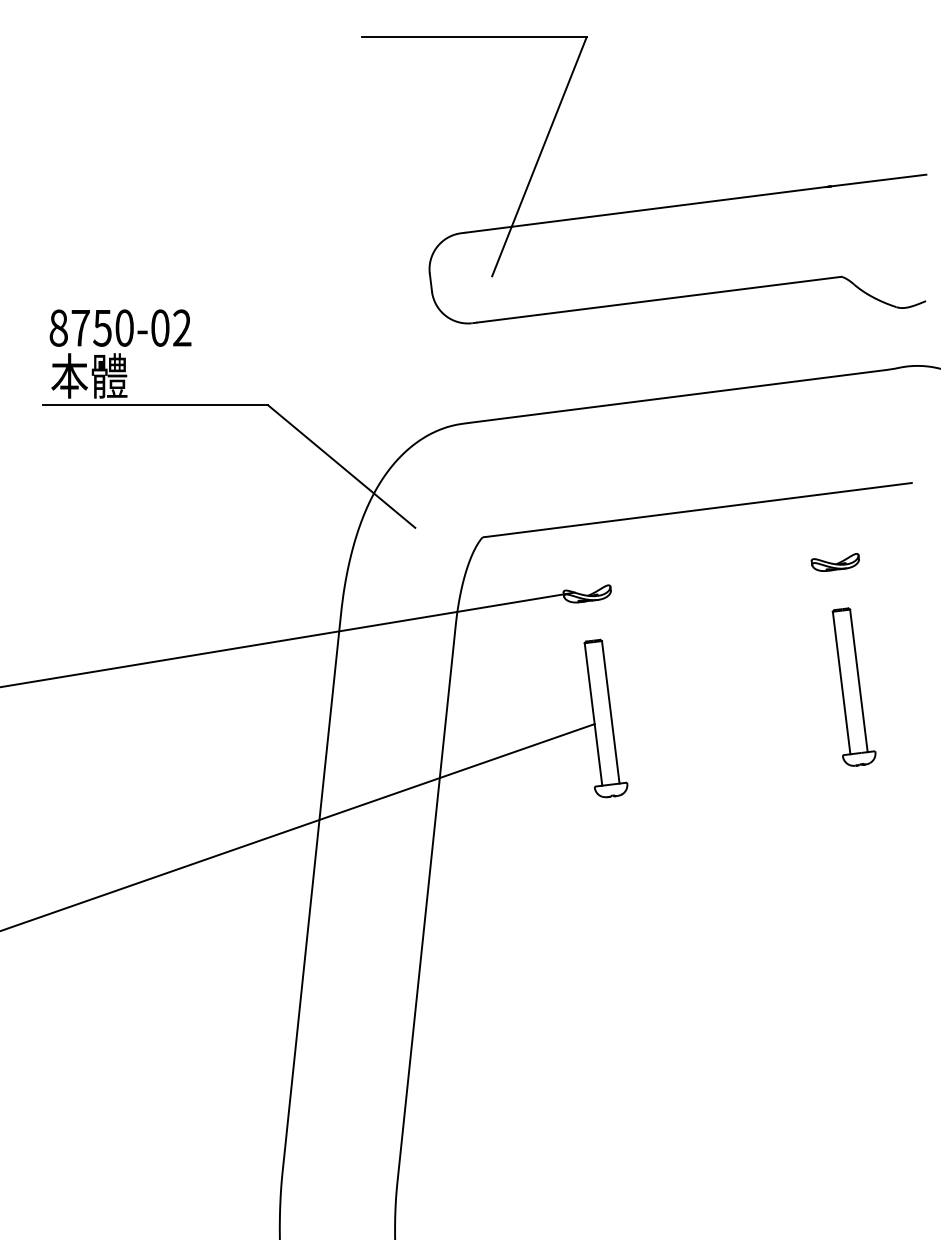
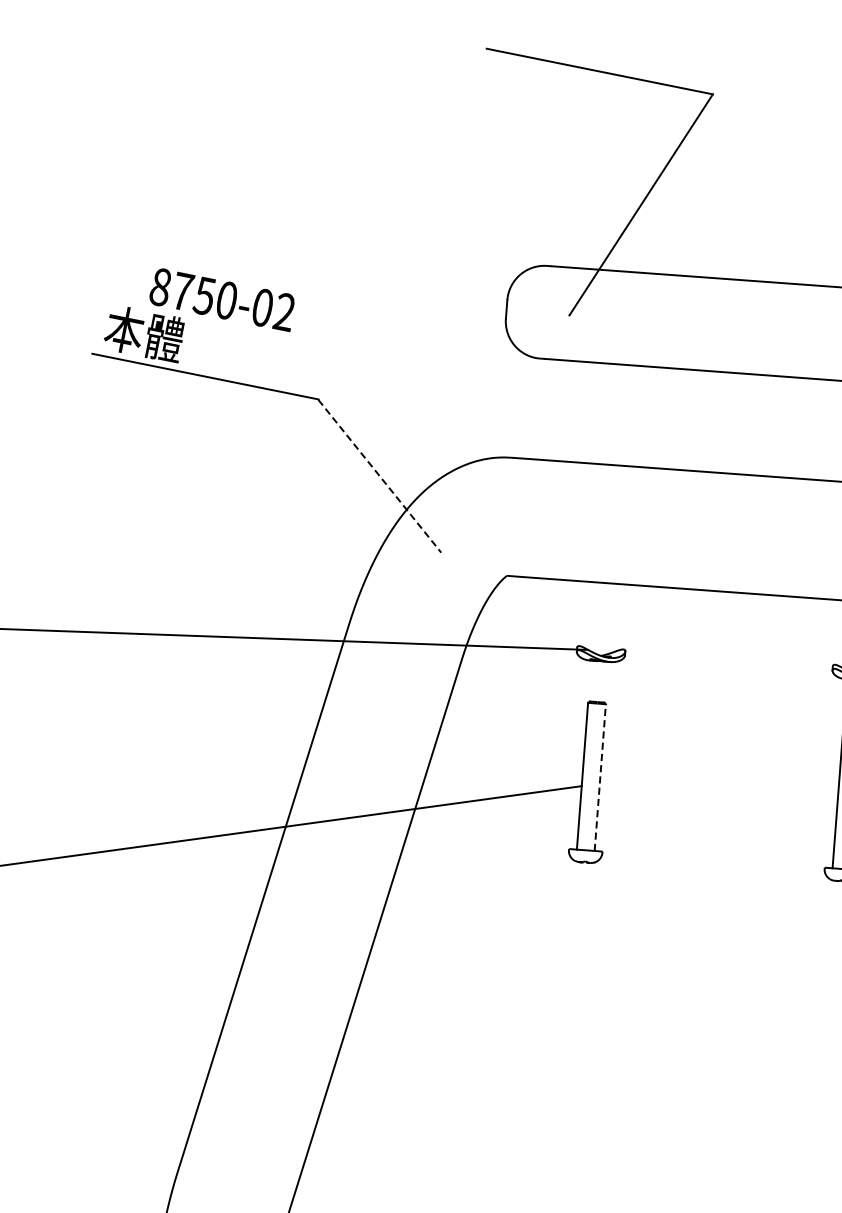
text: (120, 327) -> (222, 299), moved
line: (341, 466) -> (379, 476), solid -> dashed
line: (610, 712) -> (599, 777), solid -> dashed

